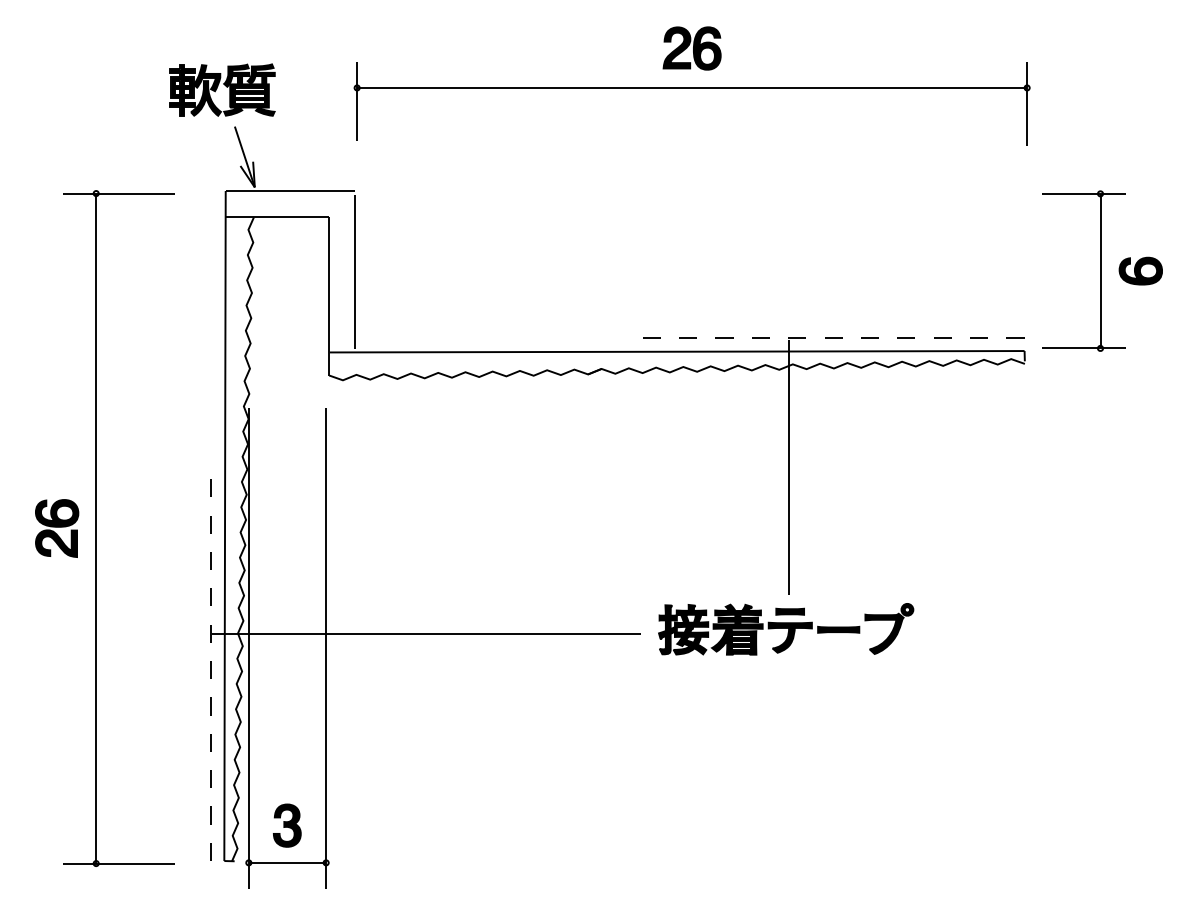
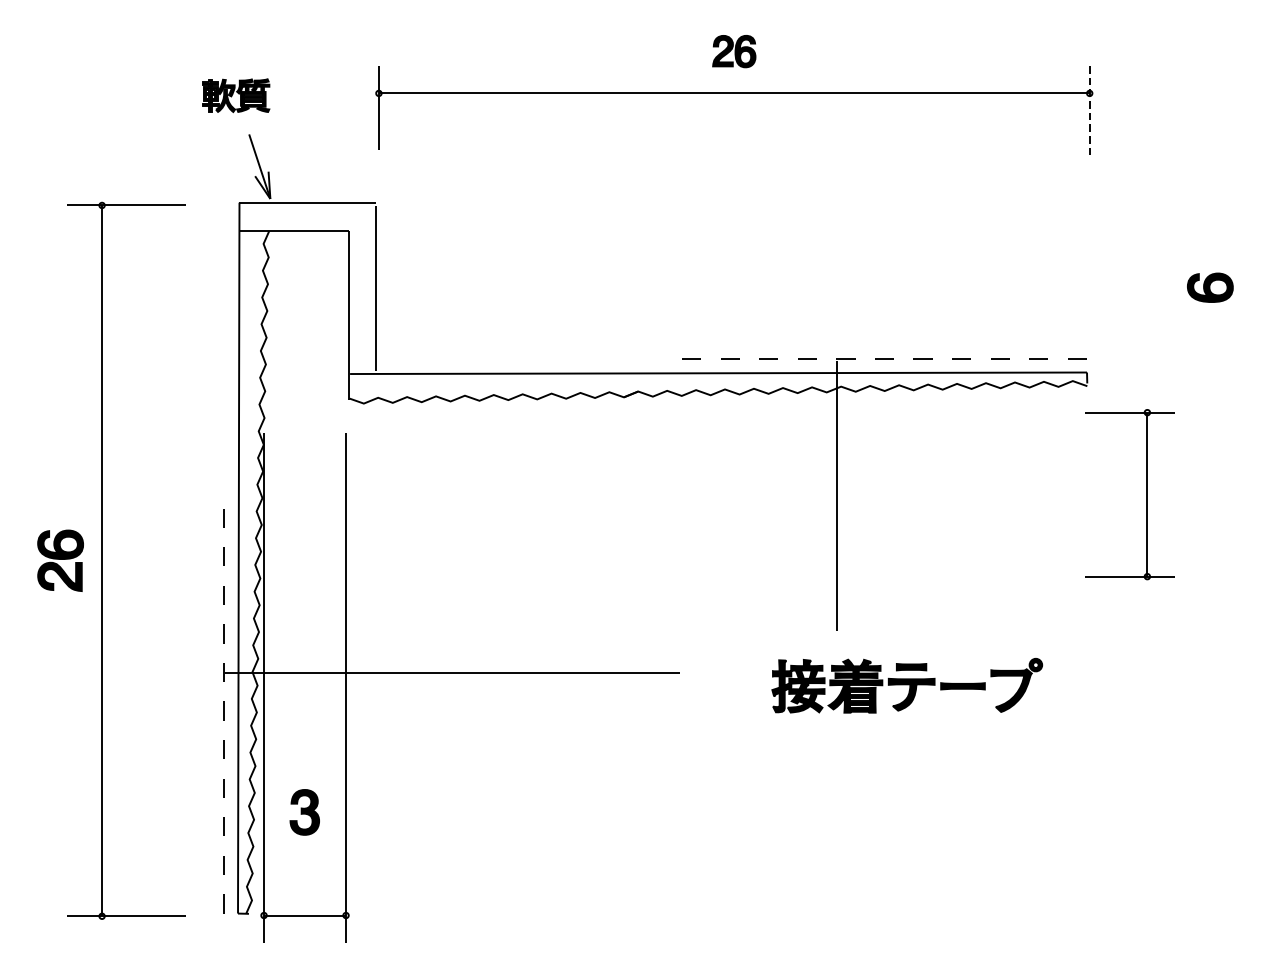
part: (691, 48) -> (733, 51), size x0.7
part: (222, 89) -> (236, 95), size x0.6
line: (1027, 103) -> (1090, 109), solid -> dashed
part: (1100, 270) -> (1147, 493), moved
part: (786, 629) -> (907, 685), moved
part: (287, 825) -> (305, 812), moved

